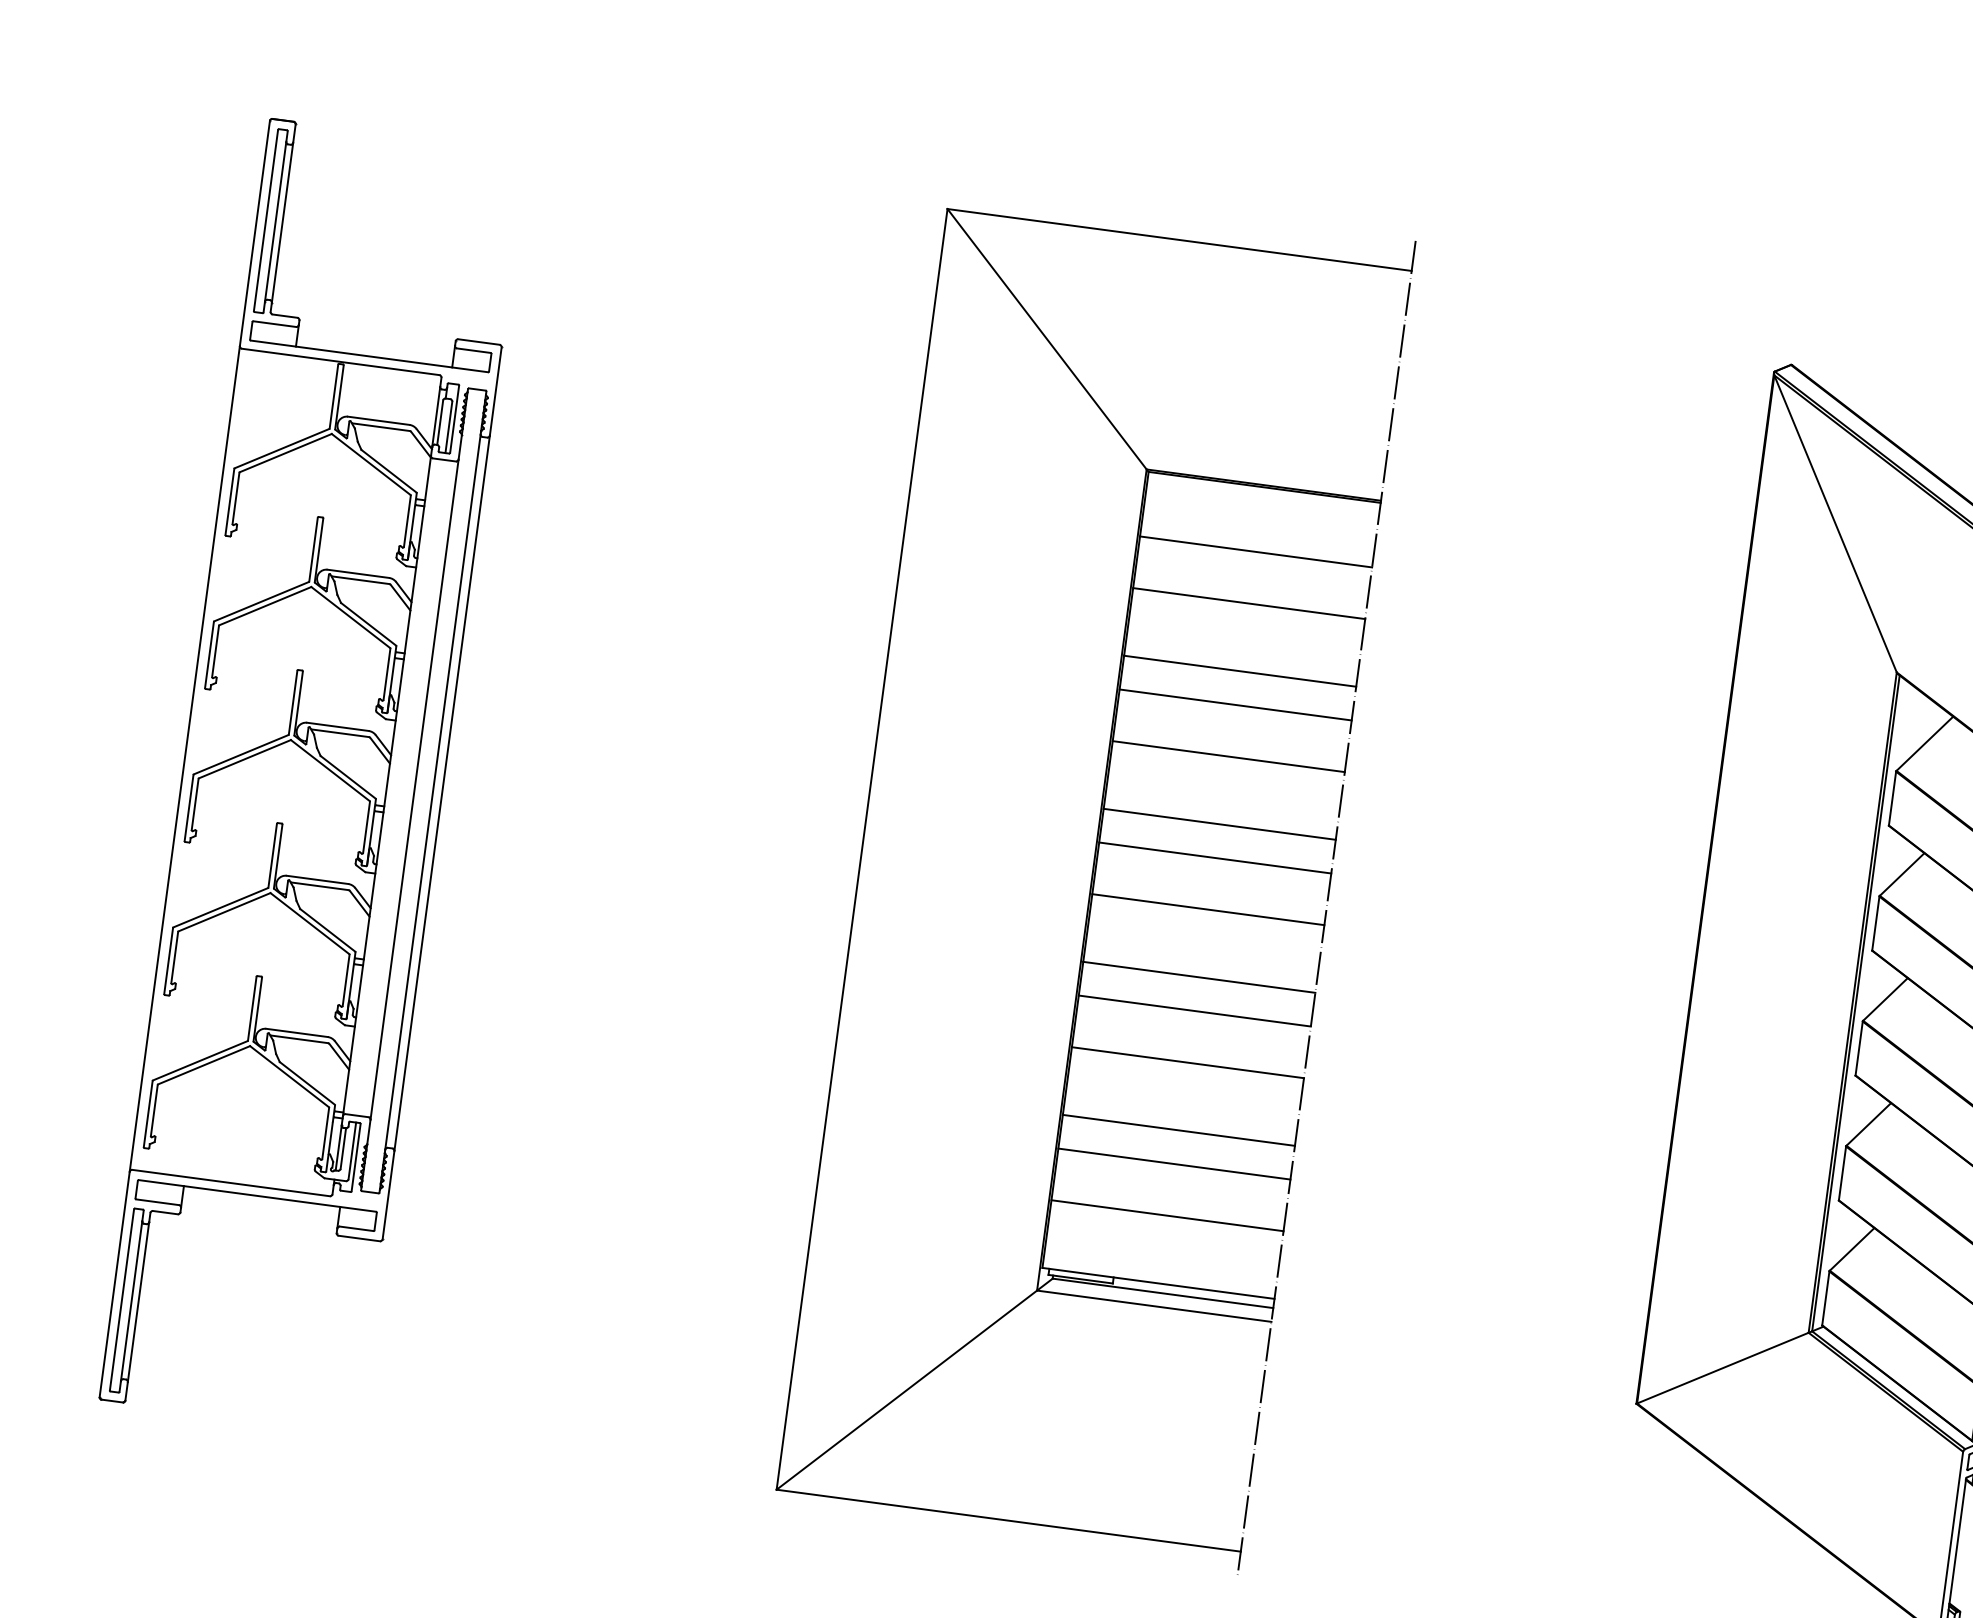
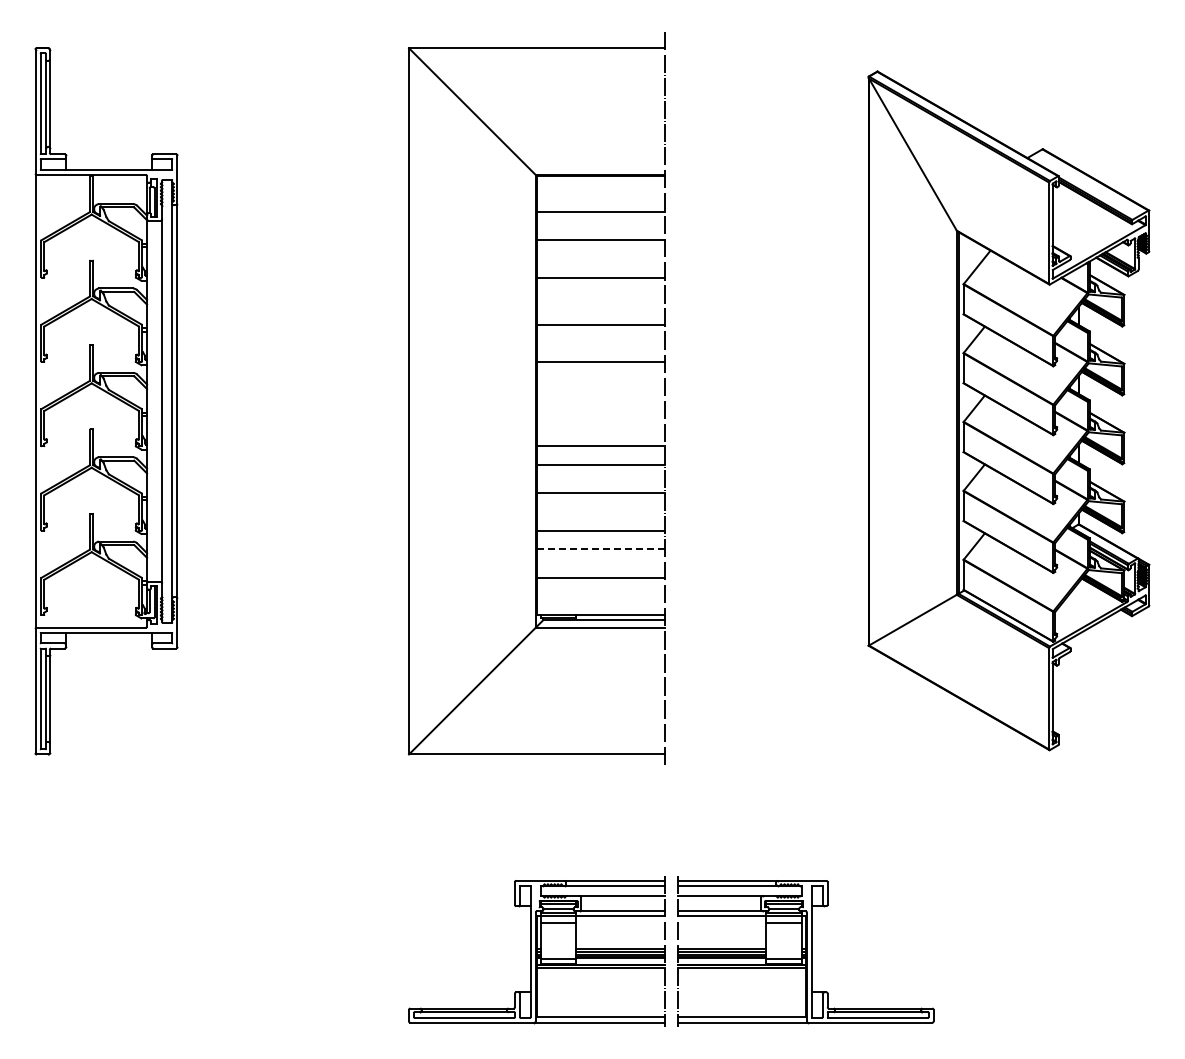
line: (1234, 705) -> (600, 296), removed
line: (1214, 857) -> (600, 380), removed
line: (1207, 908) -> (600, 408), removed
line: (1173, 1164) -> (600, 549), solid -> dashed

